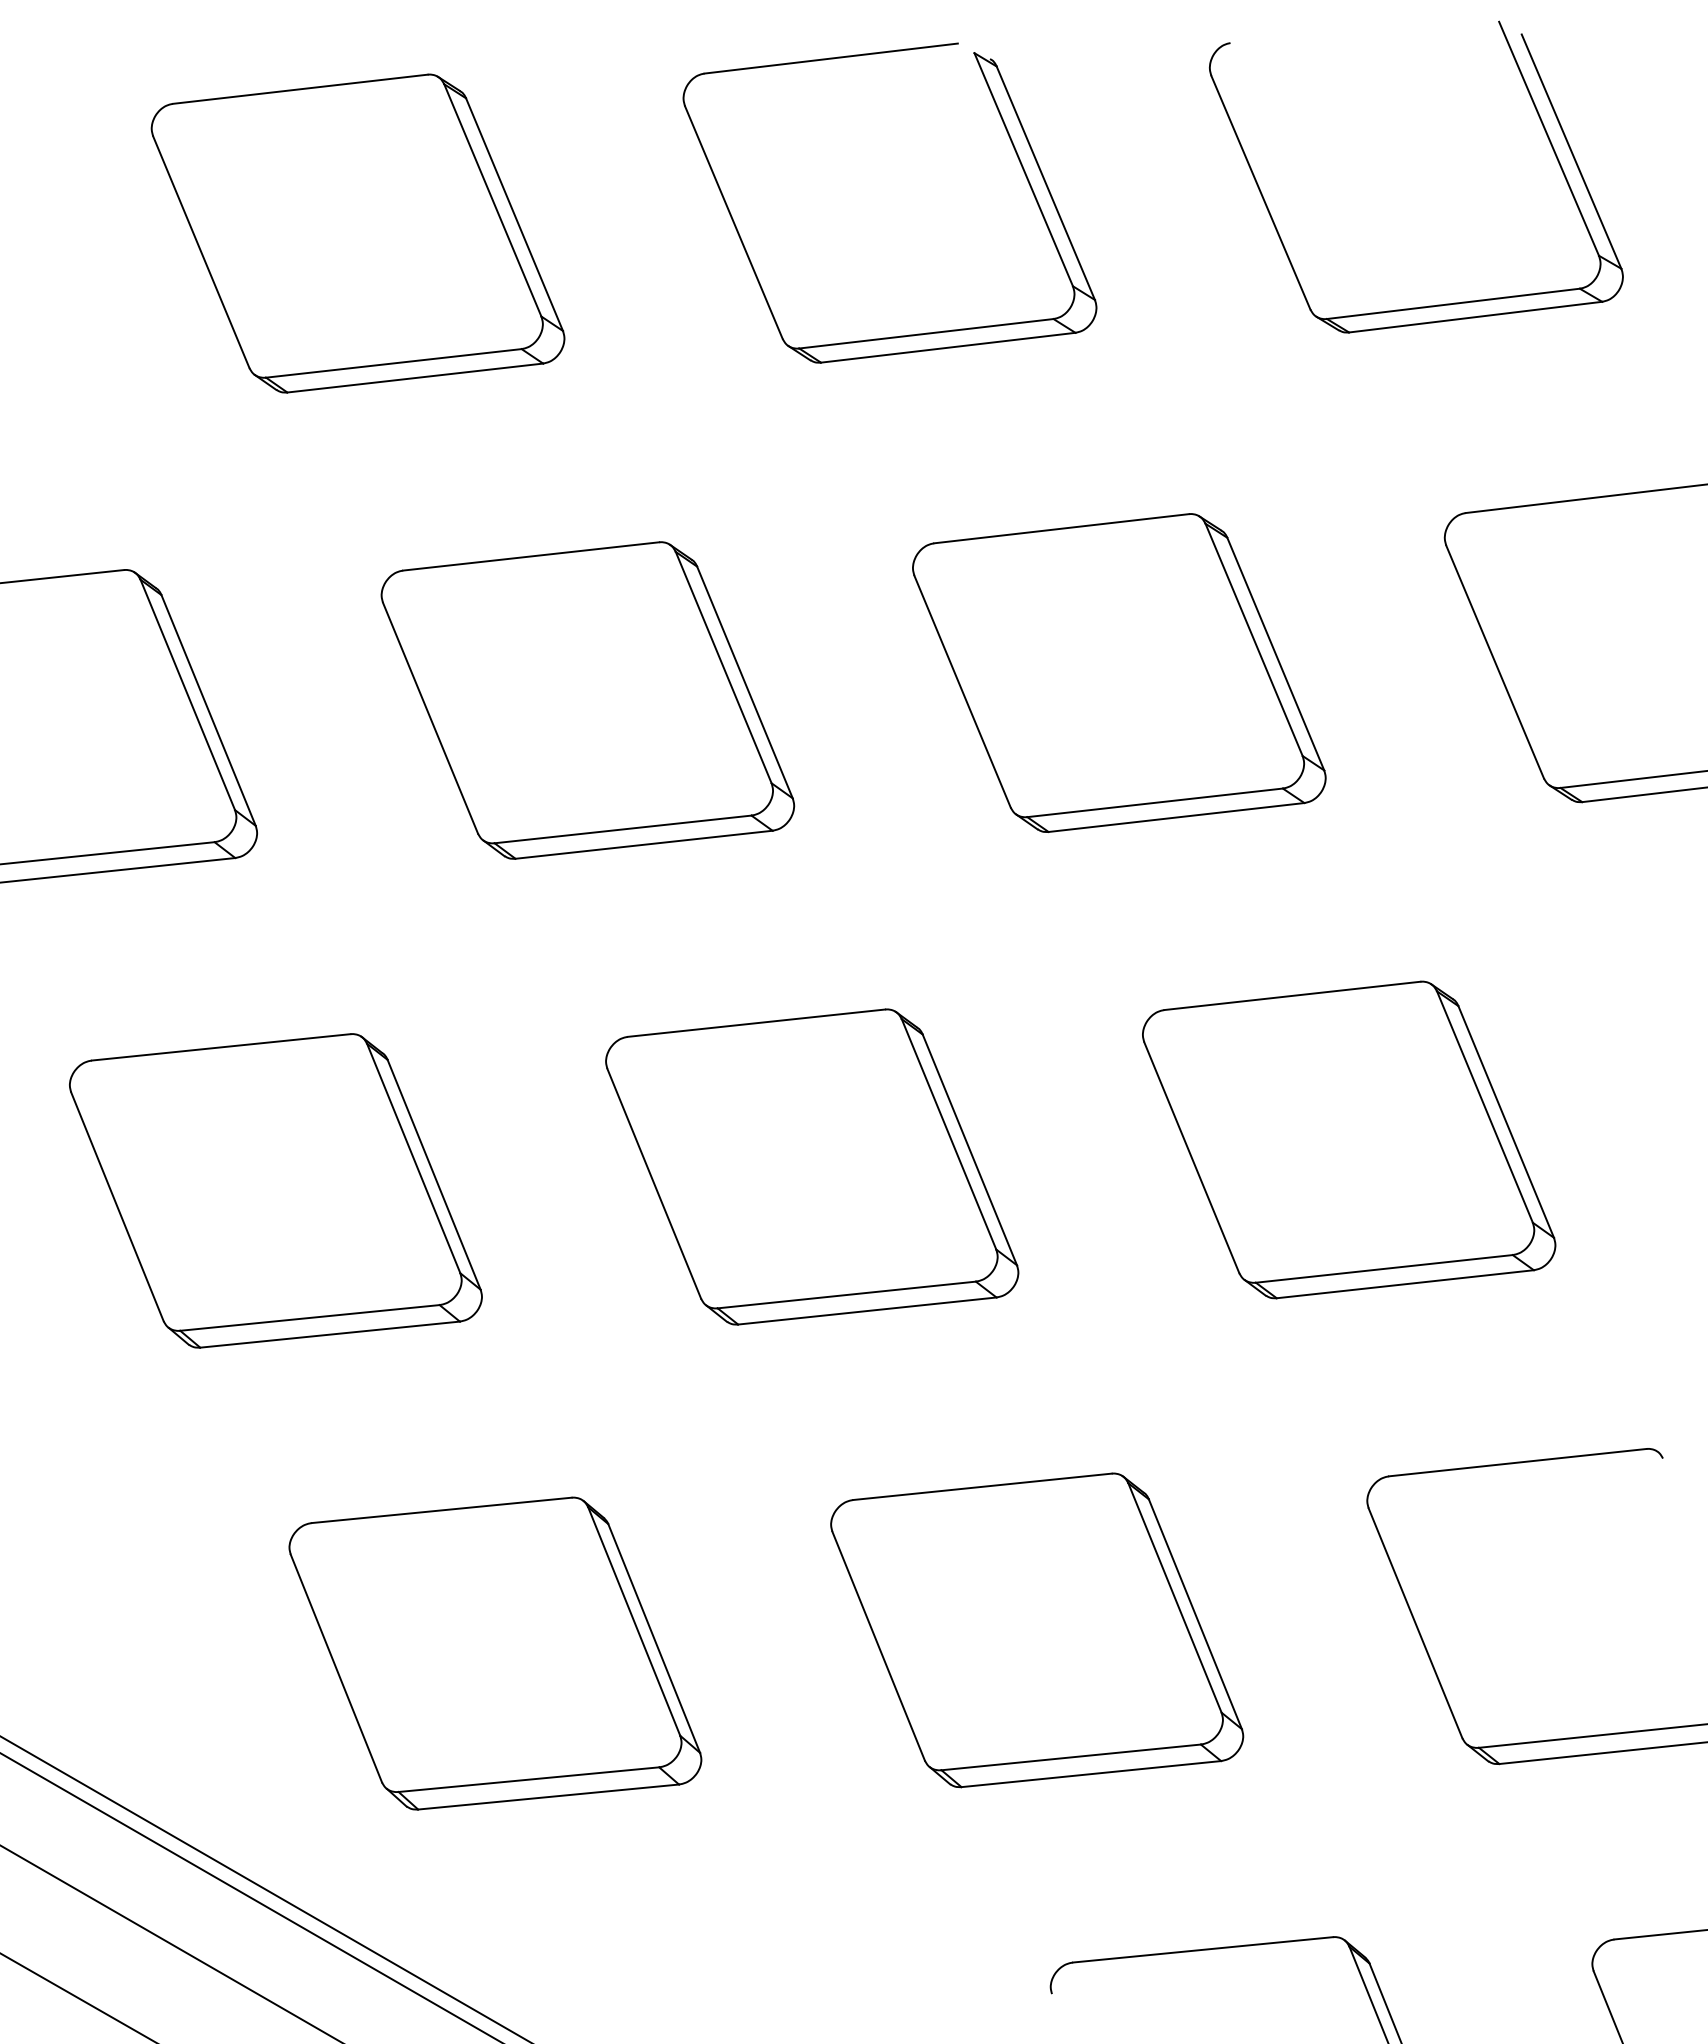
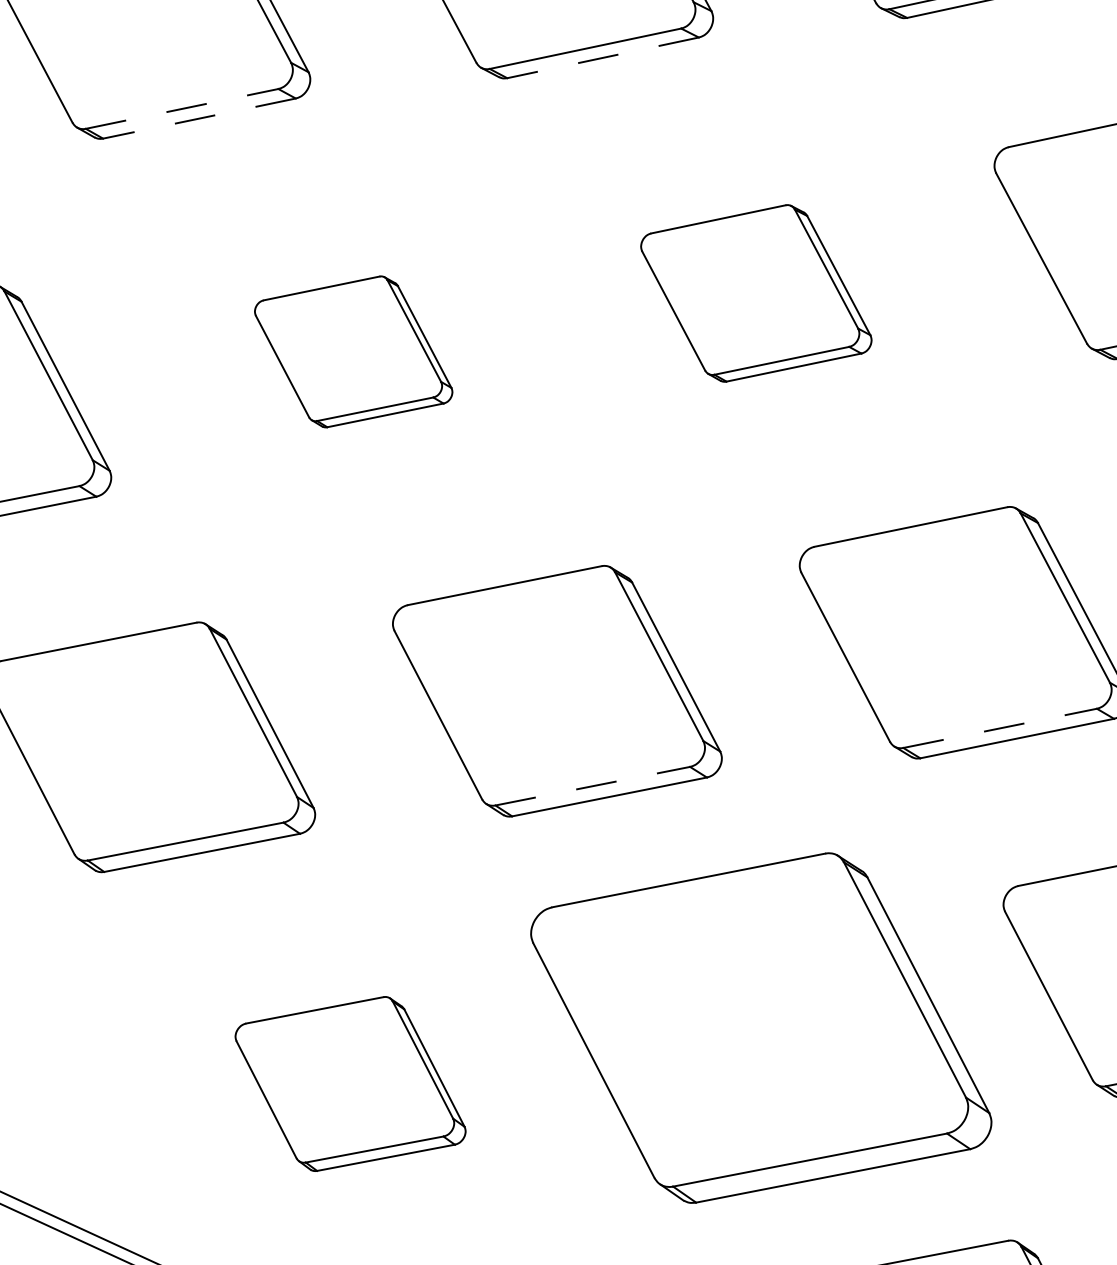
line: (947, 347) -> (602, 57), solid -> dashed
line: (393, 363) -> (181, 109), solid -> dashed
line: (415, 378) -> (199, 118), solid -> dashed
part: (1119, 672) -> (756, 293), size x0.7
part: (587, 700) -> (353, 351), size x0.6
line: (1384, 1268) -> (1000, 728), solid -> dashed
line: (846, 1295) -> (592, 786), solid -> dashed
part: (1037, 1630) -> (761, 1028), size x1.4
part: (495, 1653) -> (350, 1083), size x0.7

